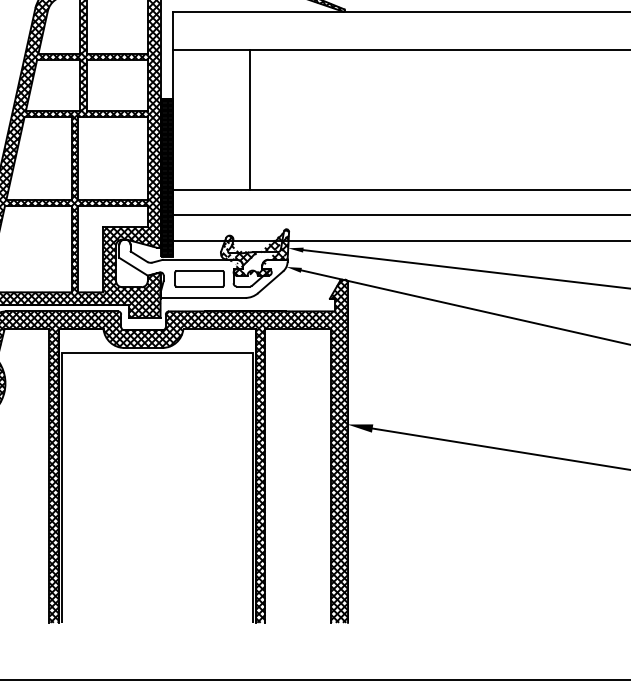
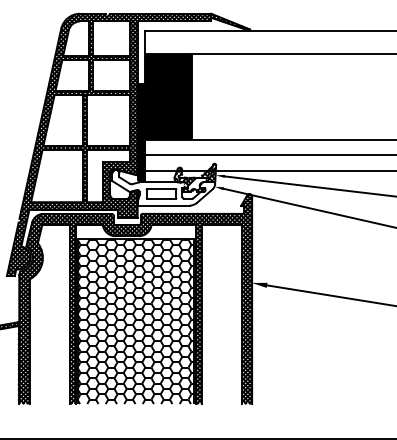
fill: (211, 119) -> (168, 96), added
hatch: (157, 487) -> (135, 321), added

